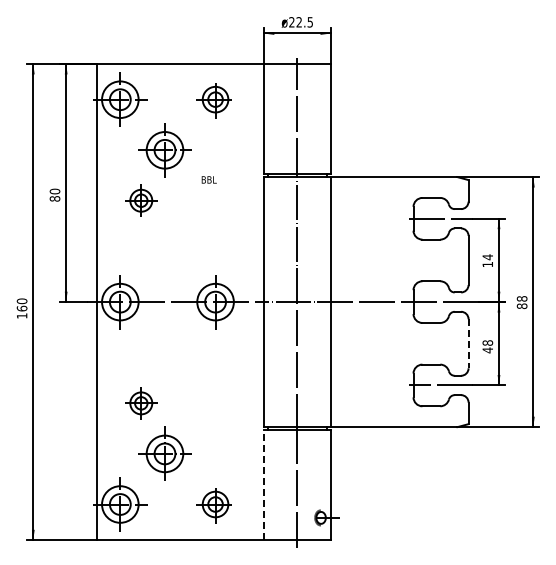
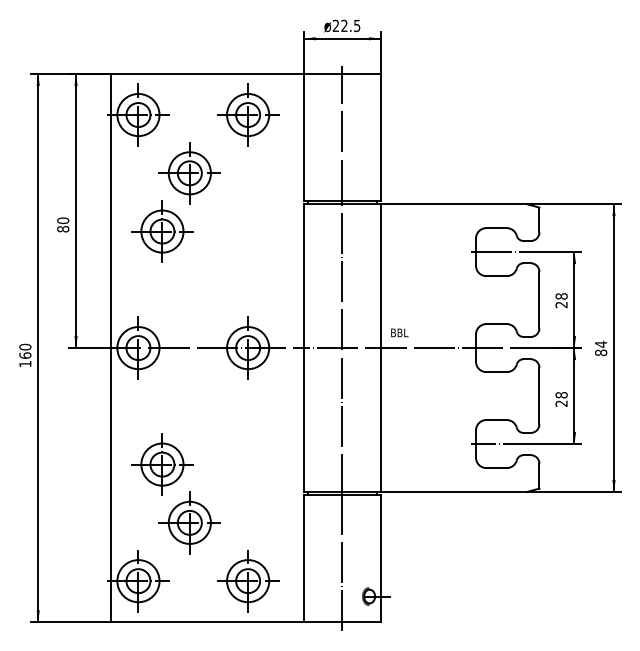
part: (215, 99) -> (248, 114), size x1.43
text: (208, 179) -> (398, 332), moved
part: (141, 200) -> (162, 231), size x1.67
text: (487, 260) -> (561, 300), 14 -> 28
text: (521, 298) -> (600, 343), 88 -> 84
line: (468, 343) -> (539, 395), dashed -> solid
text: (487, 350) -> (561, 403), 48 -> 28
part: (141, 403) -> (162, 464), size x1.67
line: (263, 484) -> (303, 558), dashed -> solid
part: (215, 504) -> (248, 581), size x1.43

